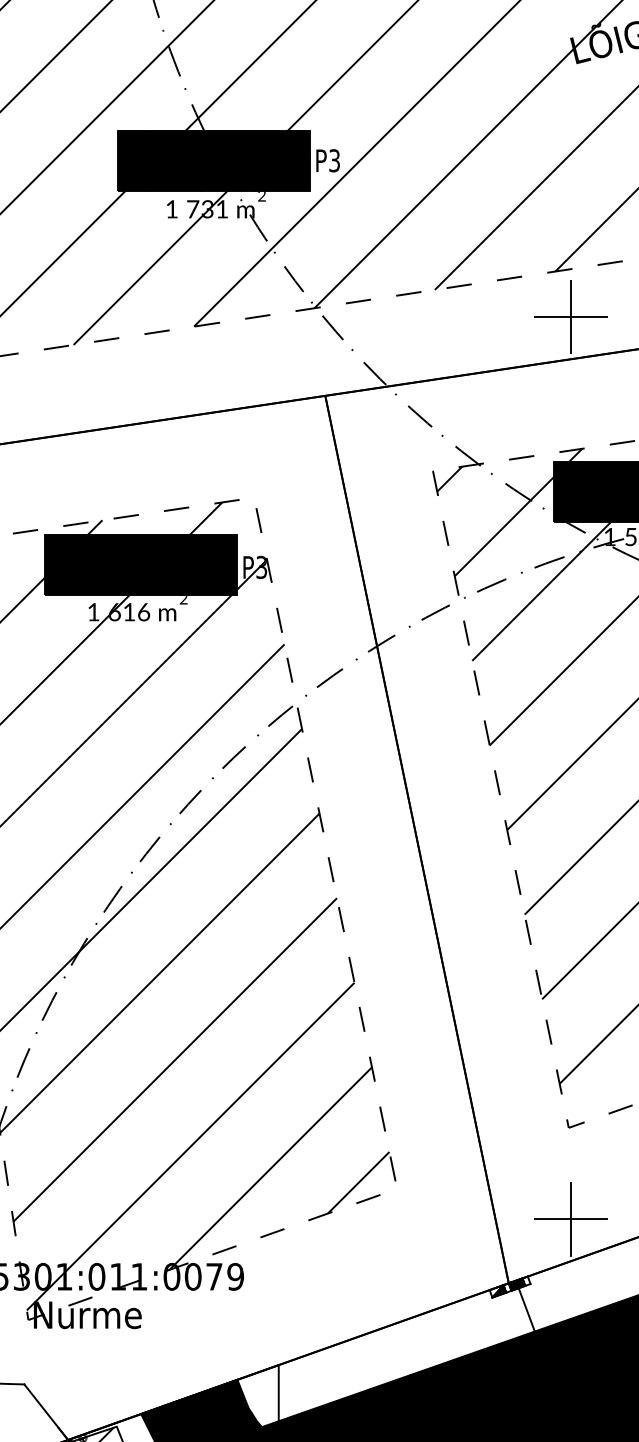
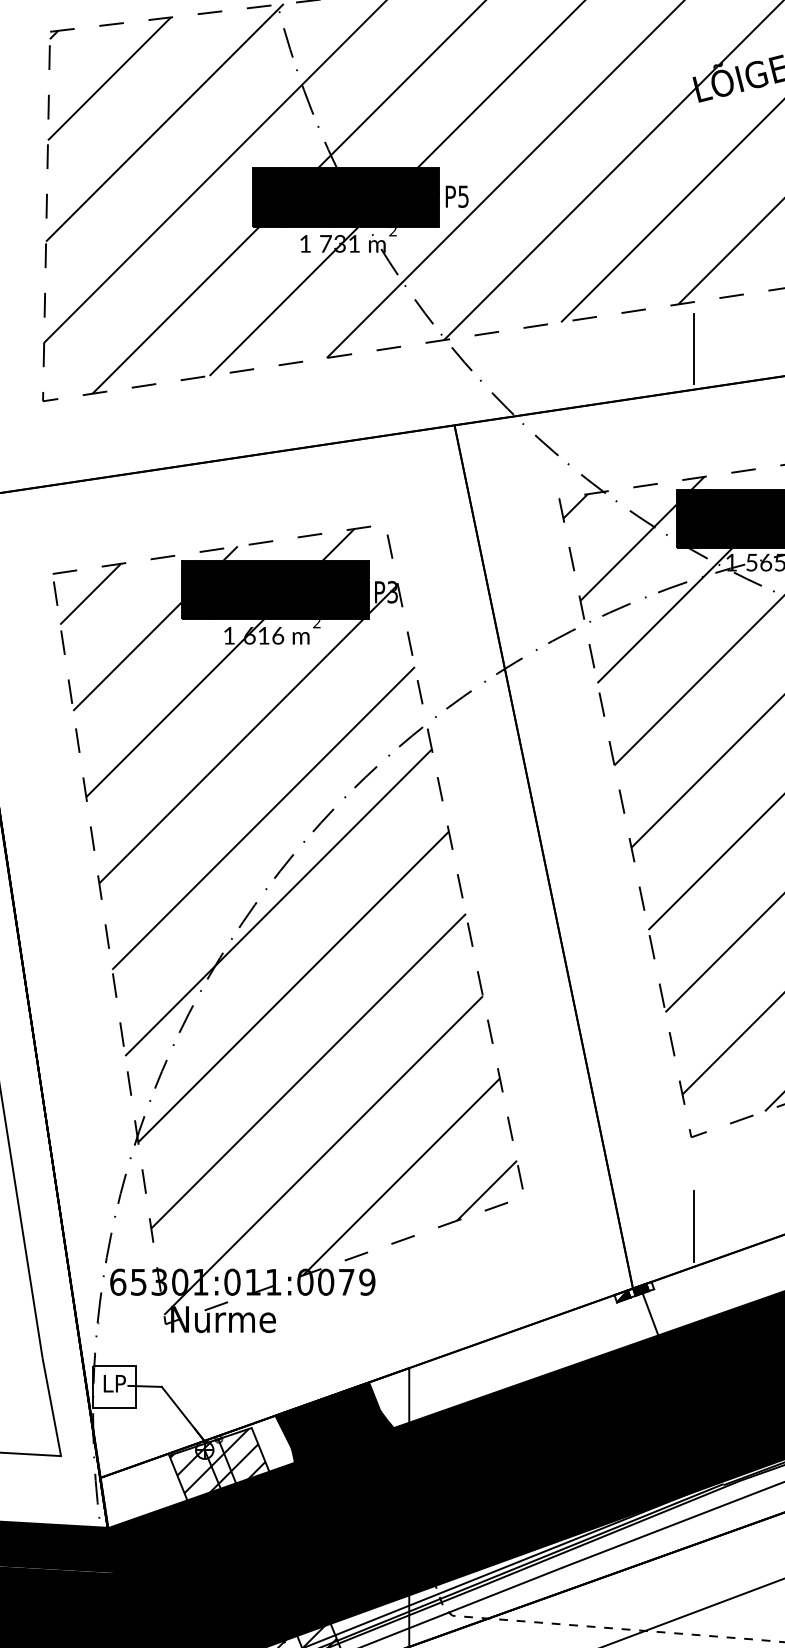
text: (334, 160) -> (463, 196), P3 -> P5
line: (570, 316) -> (693, 348), removed
line: (570, 1219) -> (693, 1226), removed

